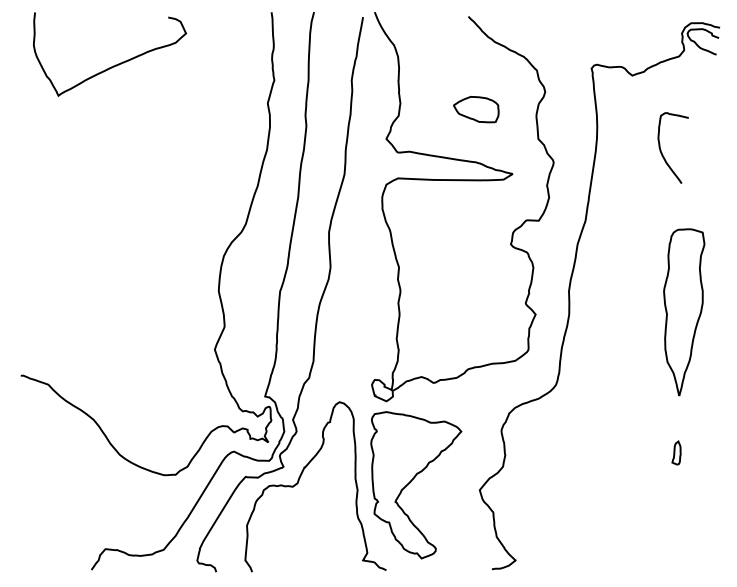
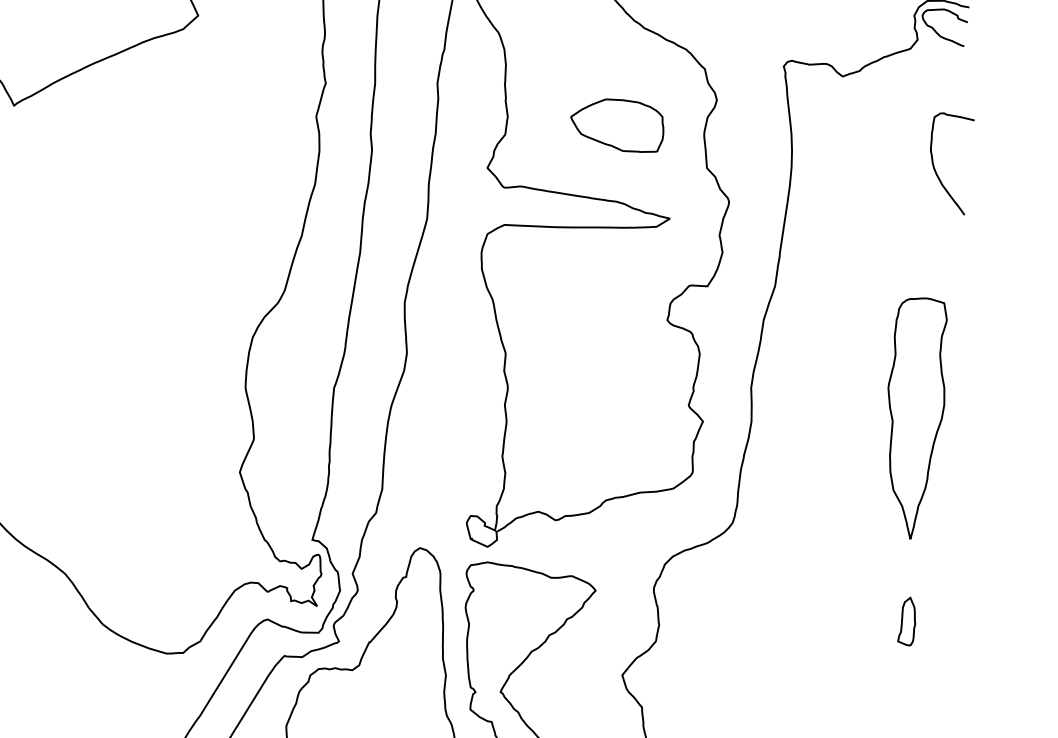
part: (476, 109) -> (617, 125), size x1.43
curve: (661, 149) -> (935, 165), moved
part: (676, 452) -> (906, 620), size x1.43

